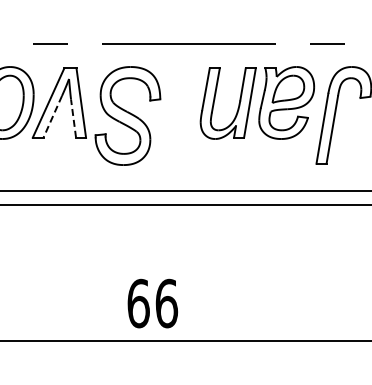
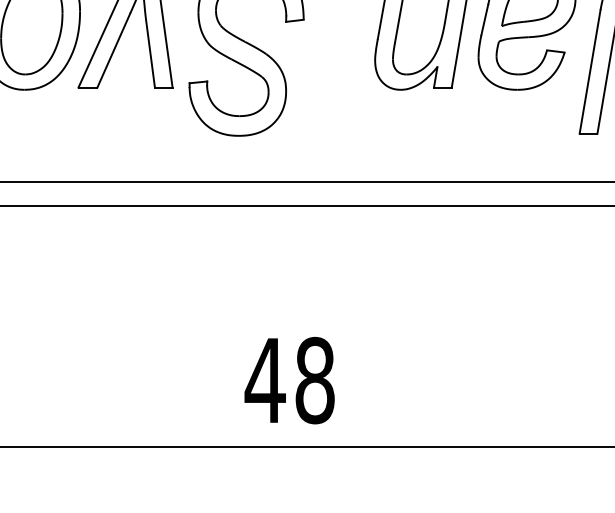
line: (52, 116) -> (113, 50), dashed -> solid
line: (73, 118) -> (150, 53), dashed -> solid
text: (152, 303) -> (289, 380), 66 -> 48

